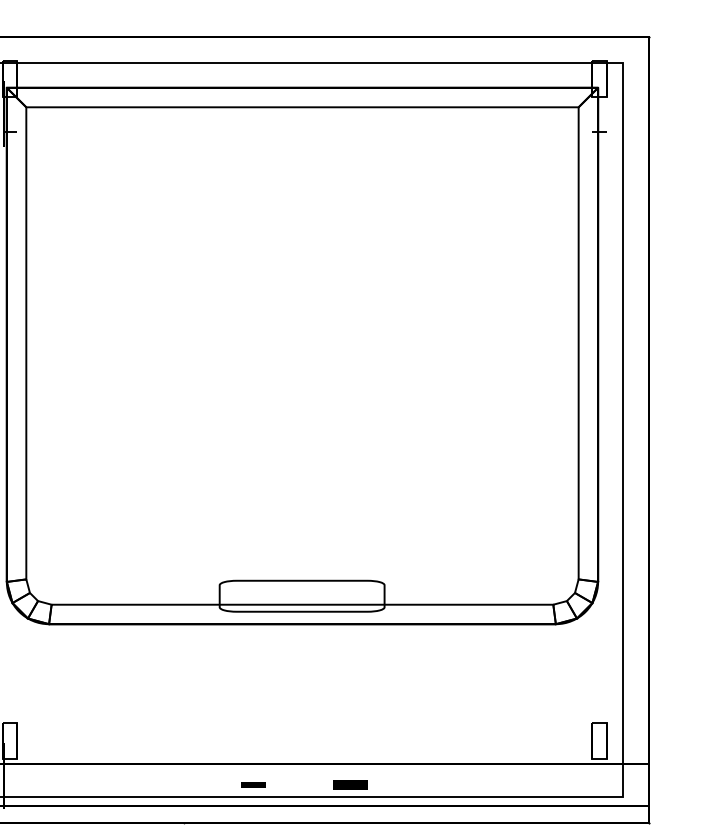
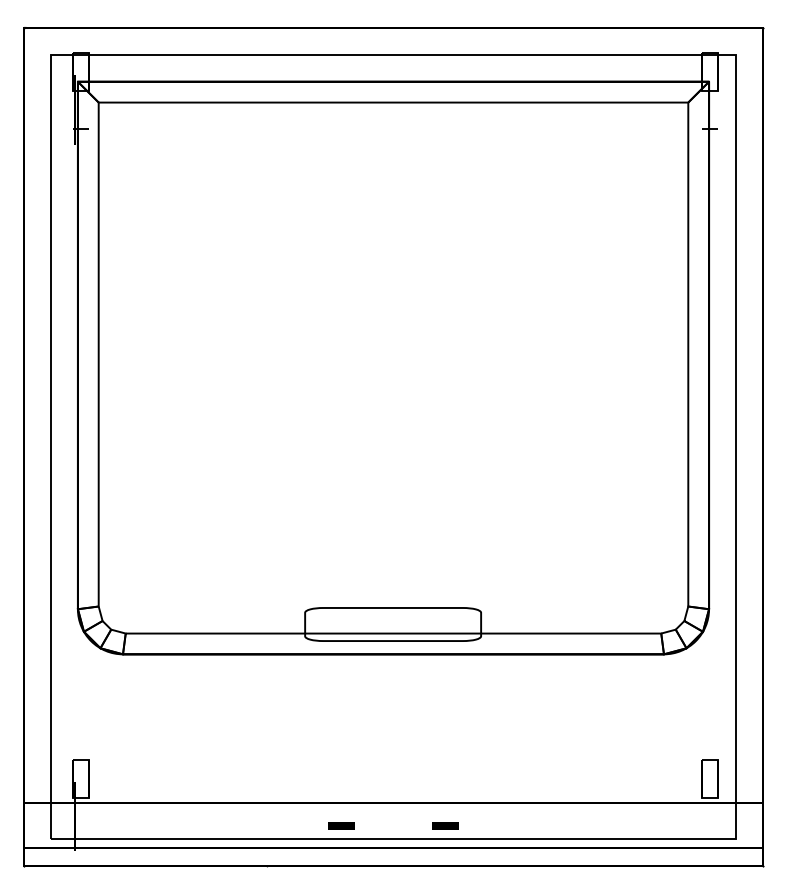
part: (351, 784) -> (445, 825), size x0.71

